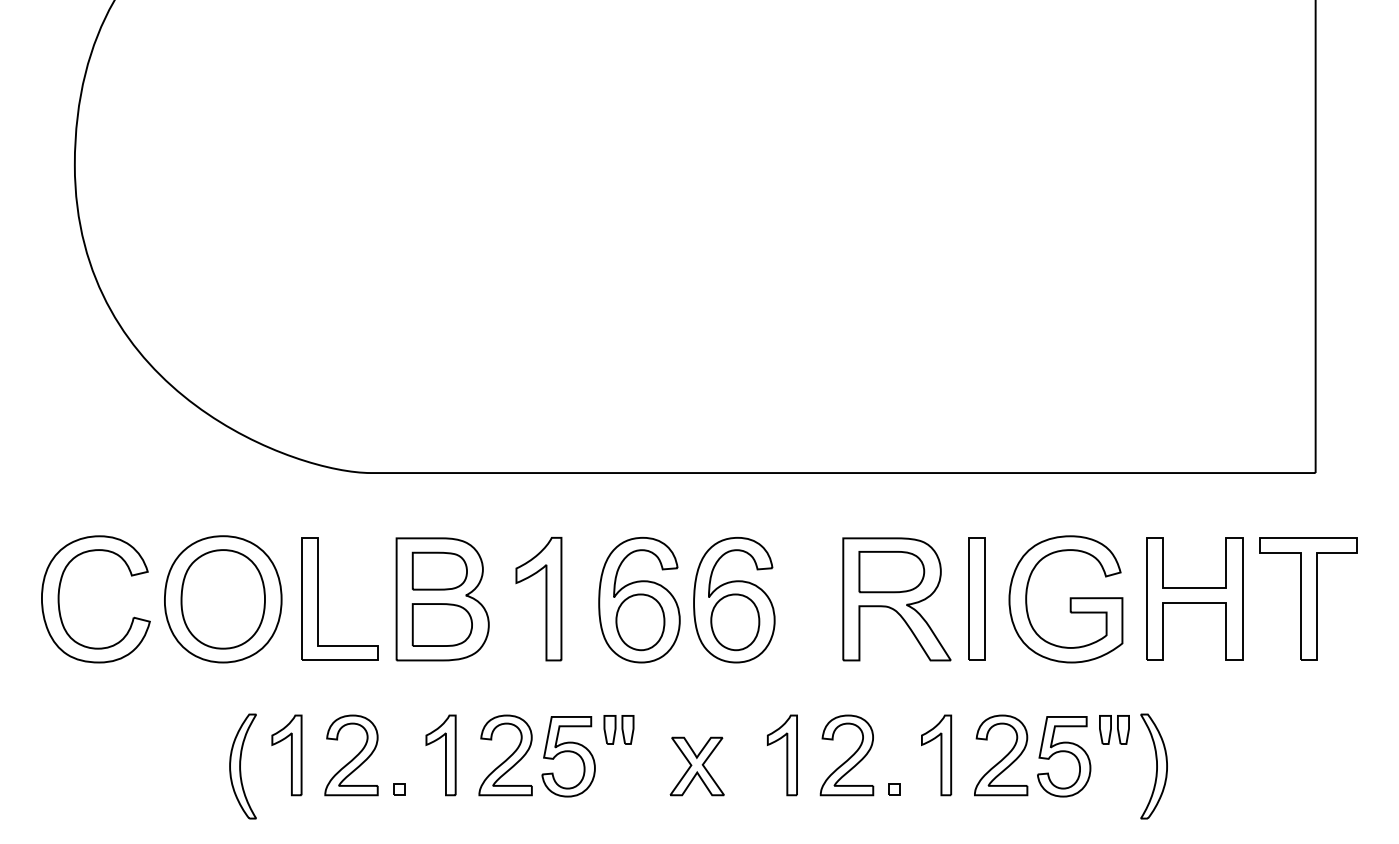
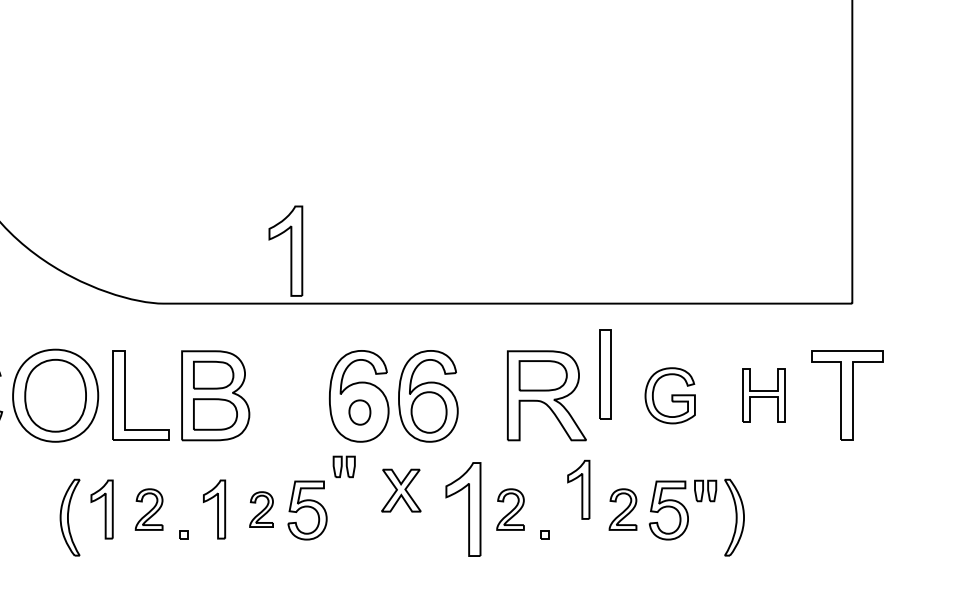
part: (976, 598) -> (604, 373), moved
part: (1194, 598) -> (763, 395), size x0.6
part: (545, 599) -> (290, 251), moved
part: (1065, 599) -> (669, 395), size x0.6
part: (640, 622) -> (359, 412), size x0.6
part: (618, 729) -> (343, 466), moved
part: (351, 755) -> (149, 509), size x0.7
part: (505, 755) -> (261, 509), size x0.6
part: (782, 755) -> (463, 509), size x1.6
part: (846, 755) -> (510, 509), size x0.7
part: (936, 755) -> (578, 489), moved
part: (1001, 755) -> (623, 509), size x0.7
part: (696, 766) -> (400, 490), moved

